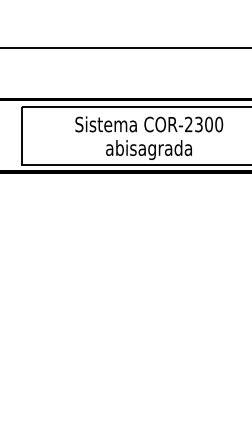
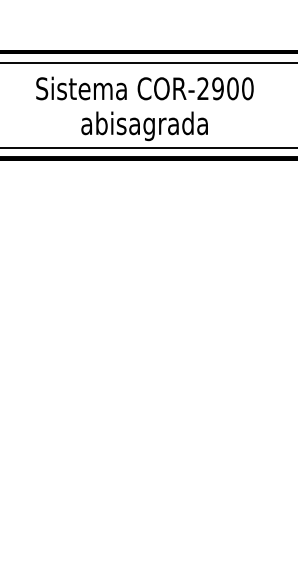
text: (198, 124) -> (217, 88), COR-2300 -> COR-2900

